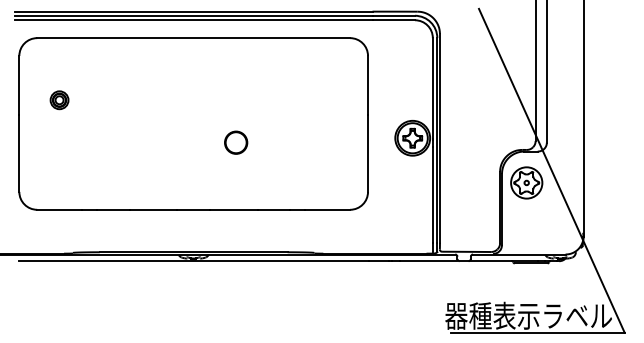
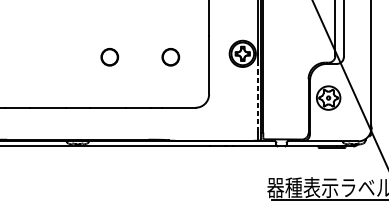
circle: (317, 142) -> (171, 57), added
part: (526, 182) -> (328, 97), moved
line: (432, 194) -> (257, 96), solid -> dashed

